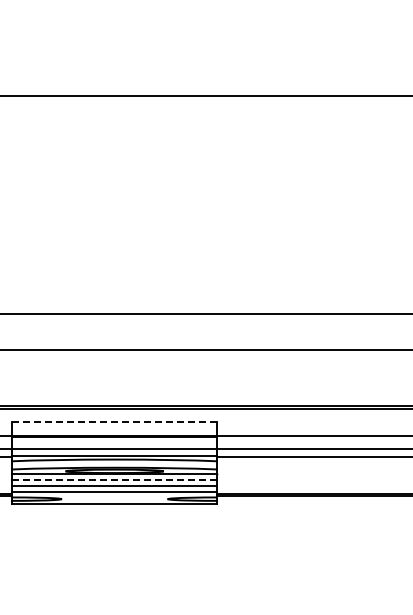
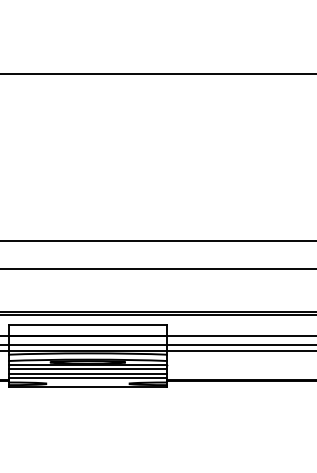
line: (115, 422) -> (88, 324), dashed -> solid
line: (115, 480) -> (88, 369), dashed -> solid

